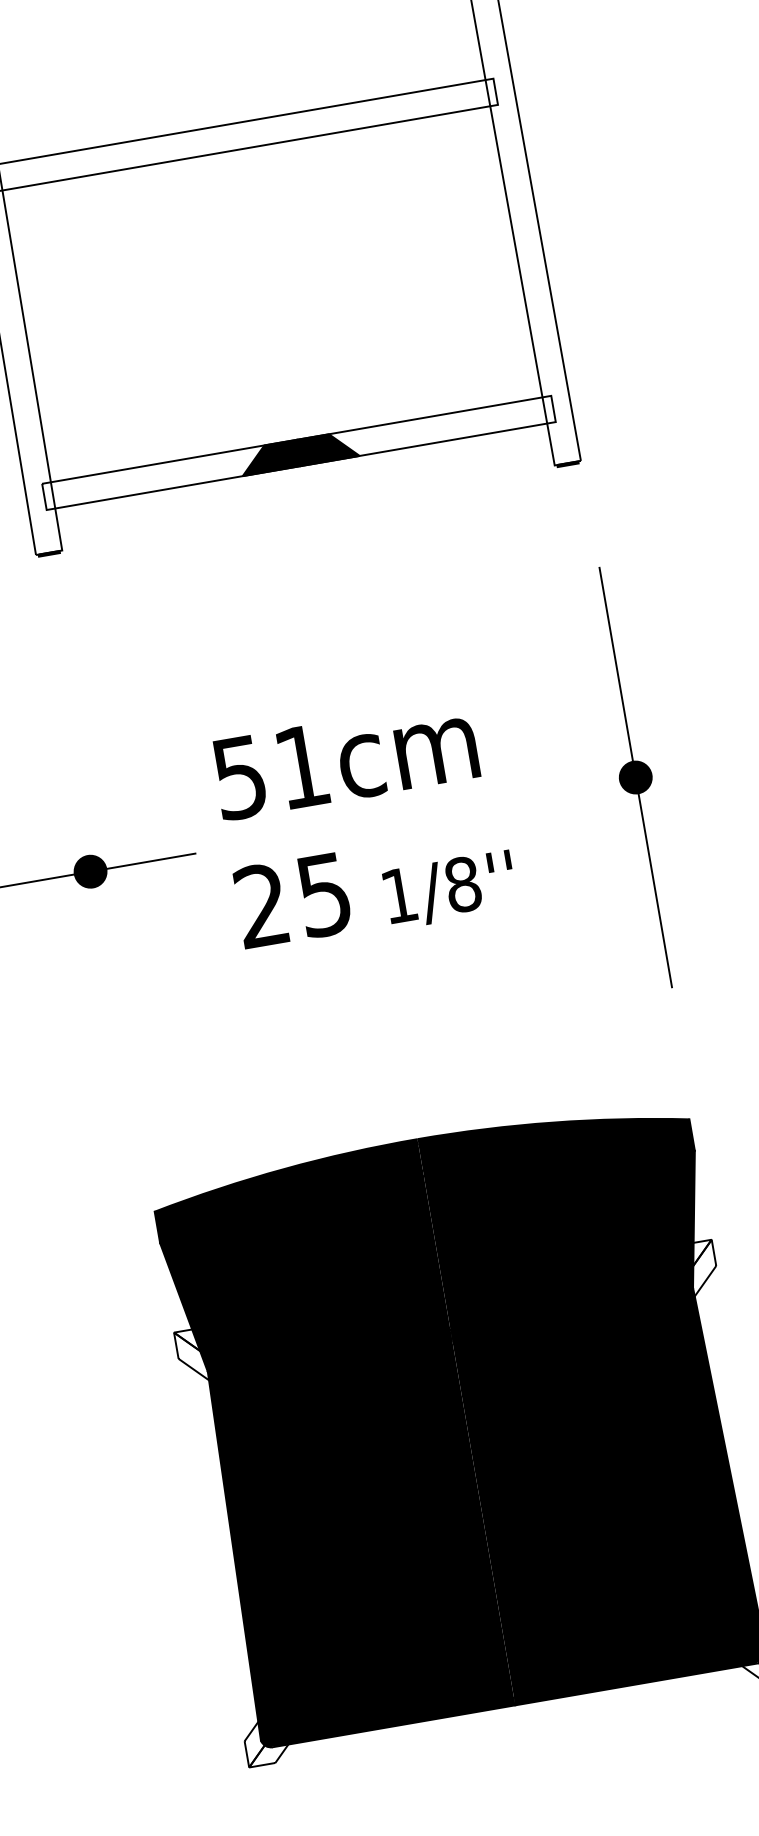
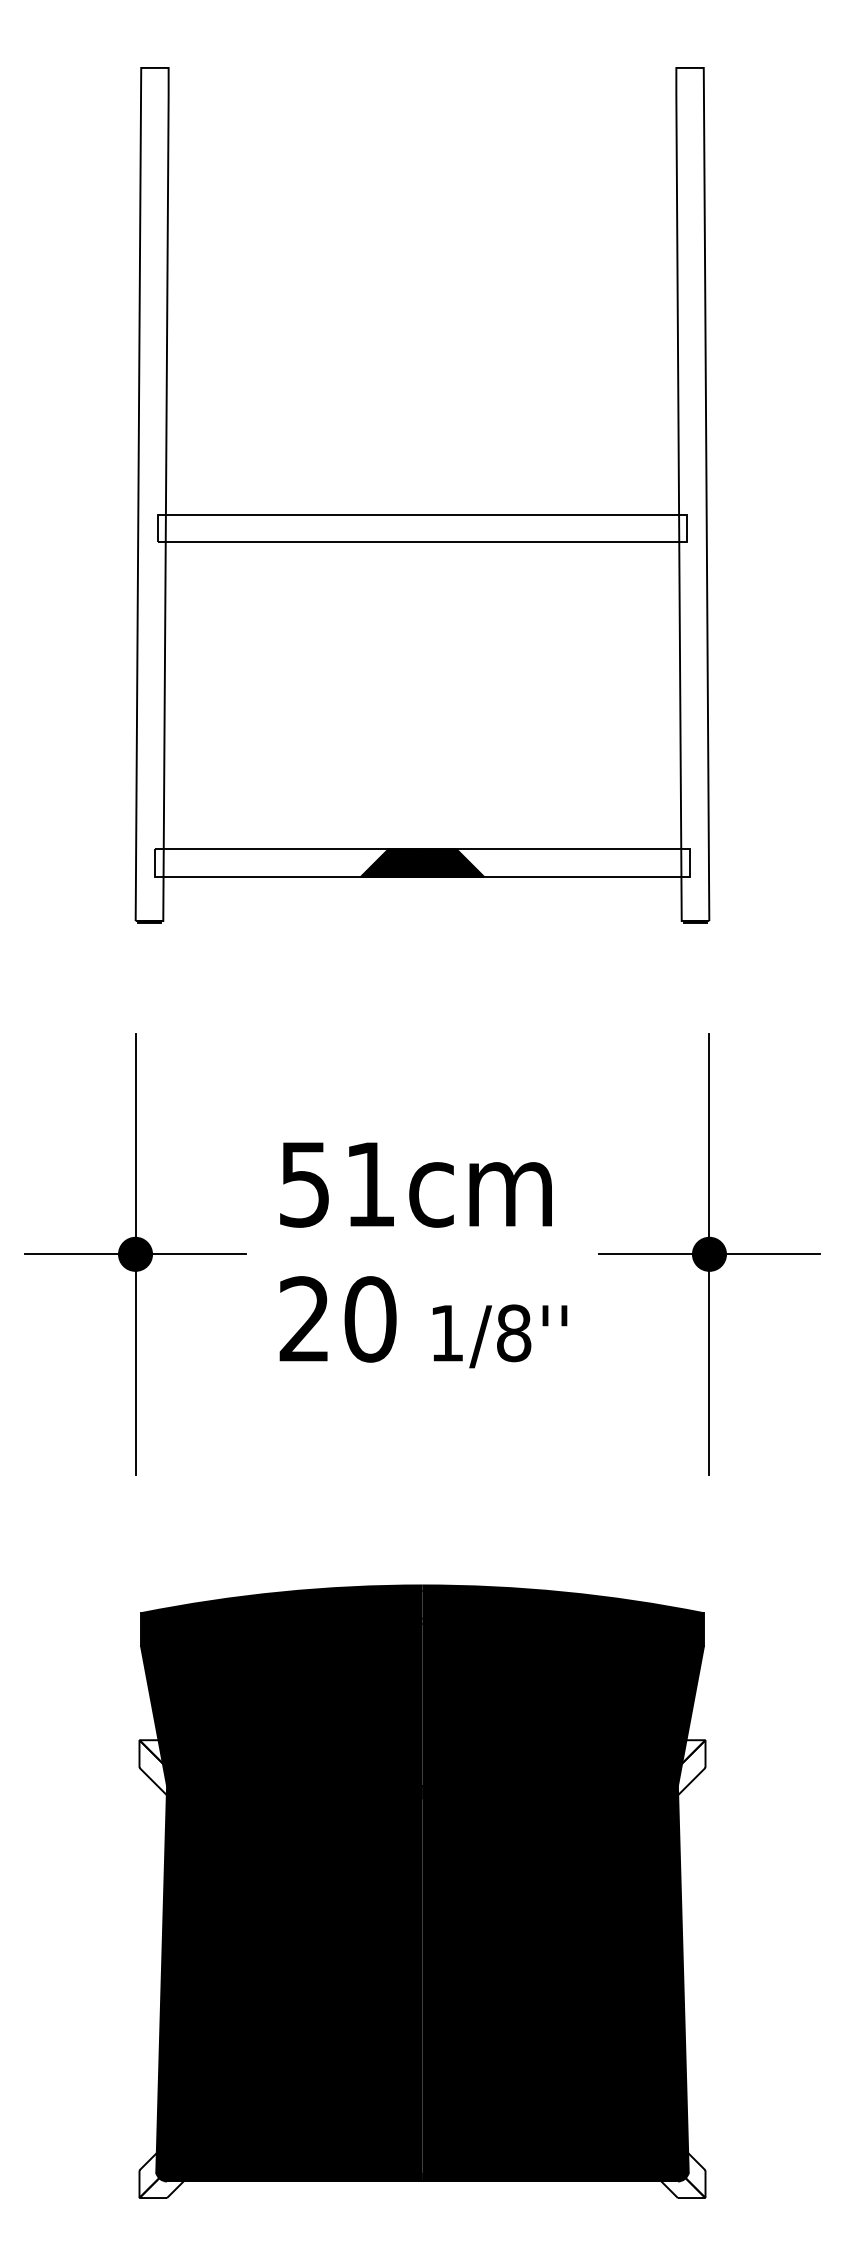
line: (635, 777) -> (709, 1254), added
line: (90, 871) -> (135, 1254), added
text: (324, 895) -> (370, 1319), 25 -> 20

